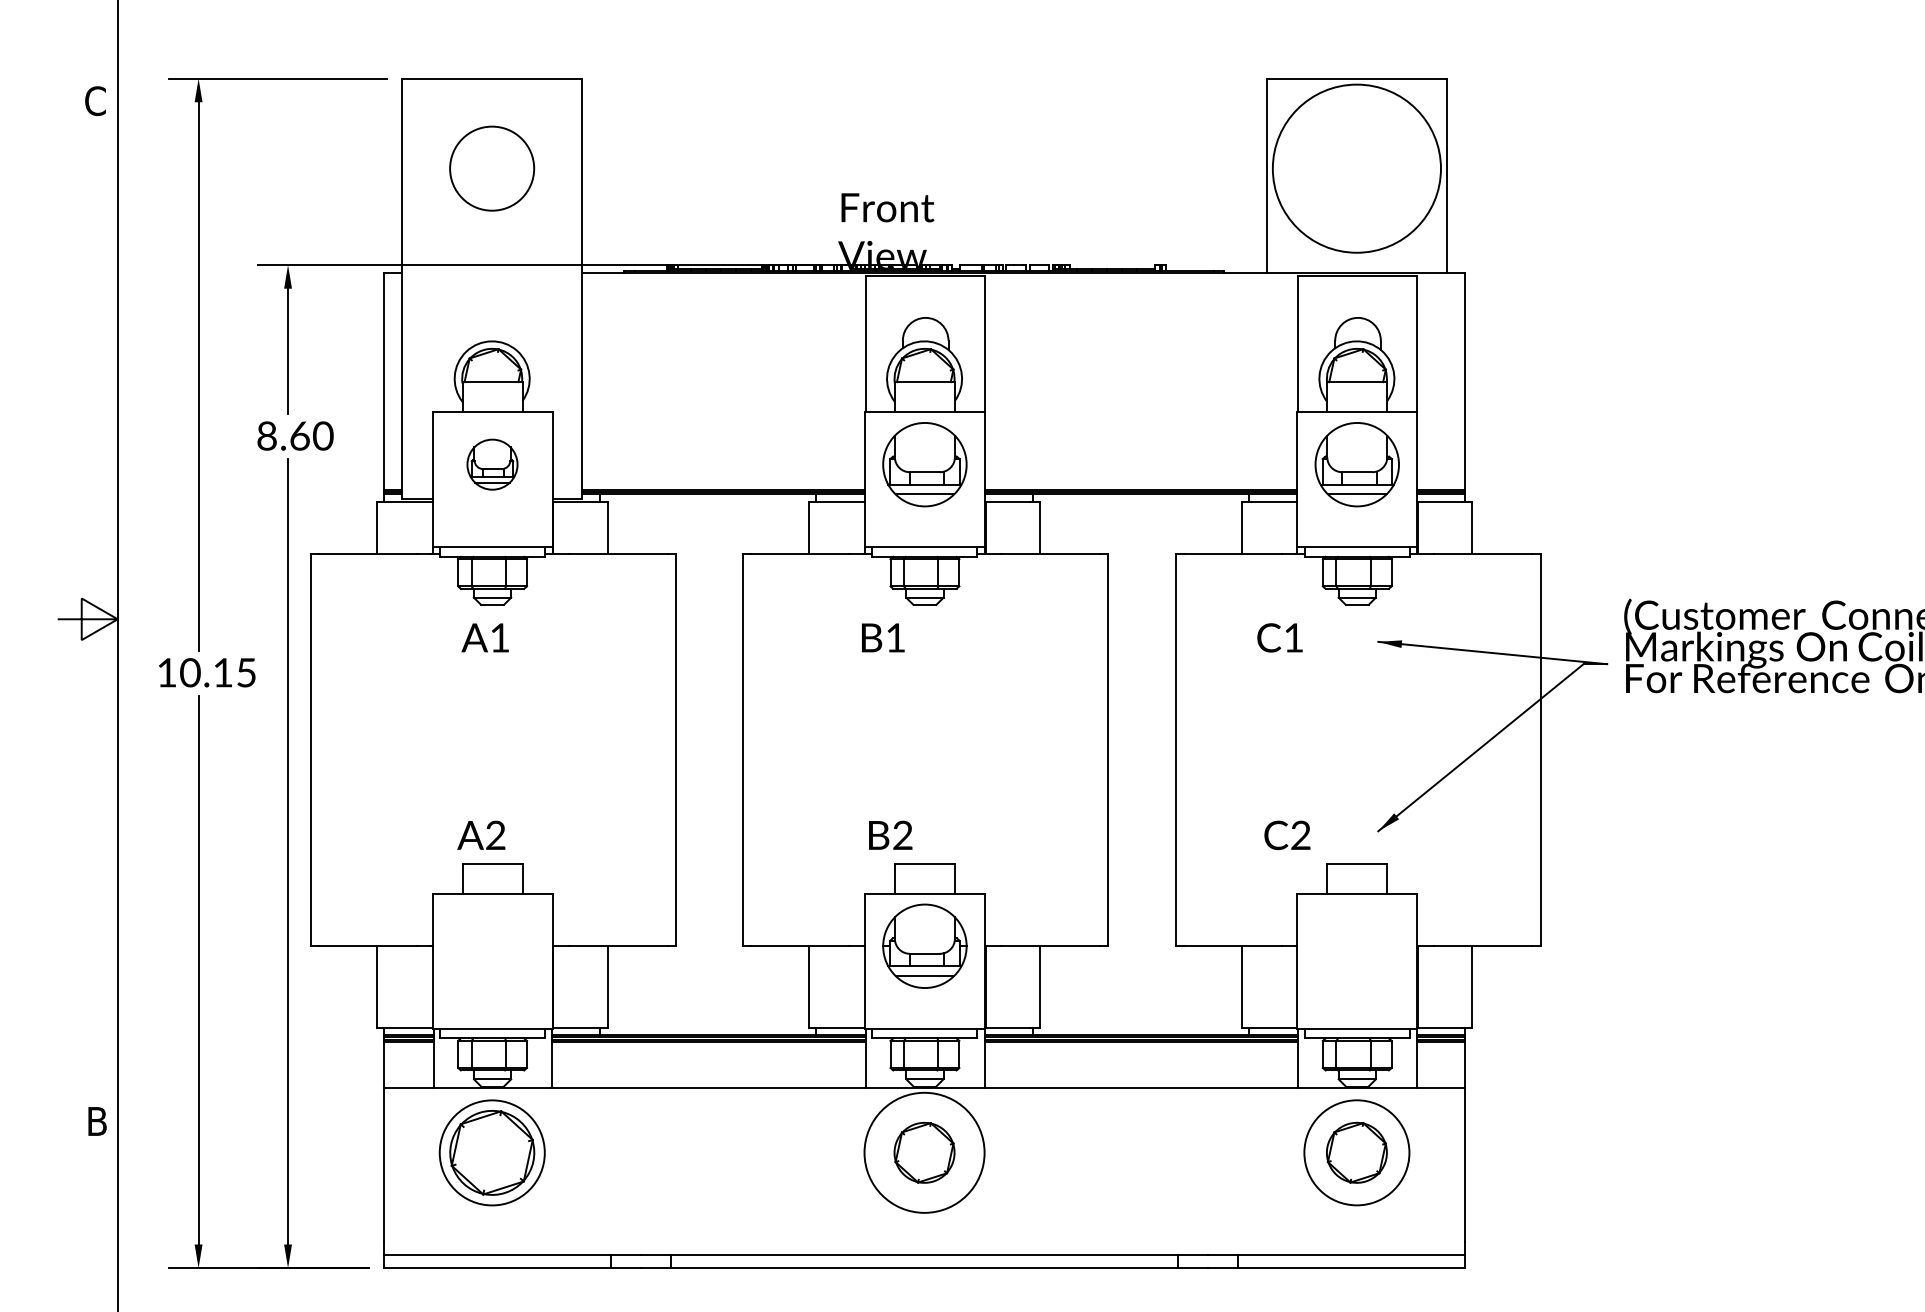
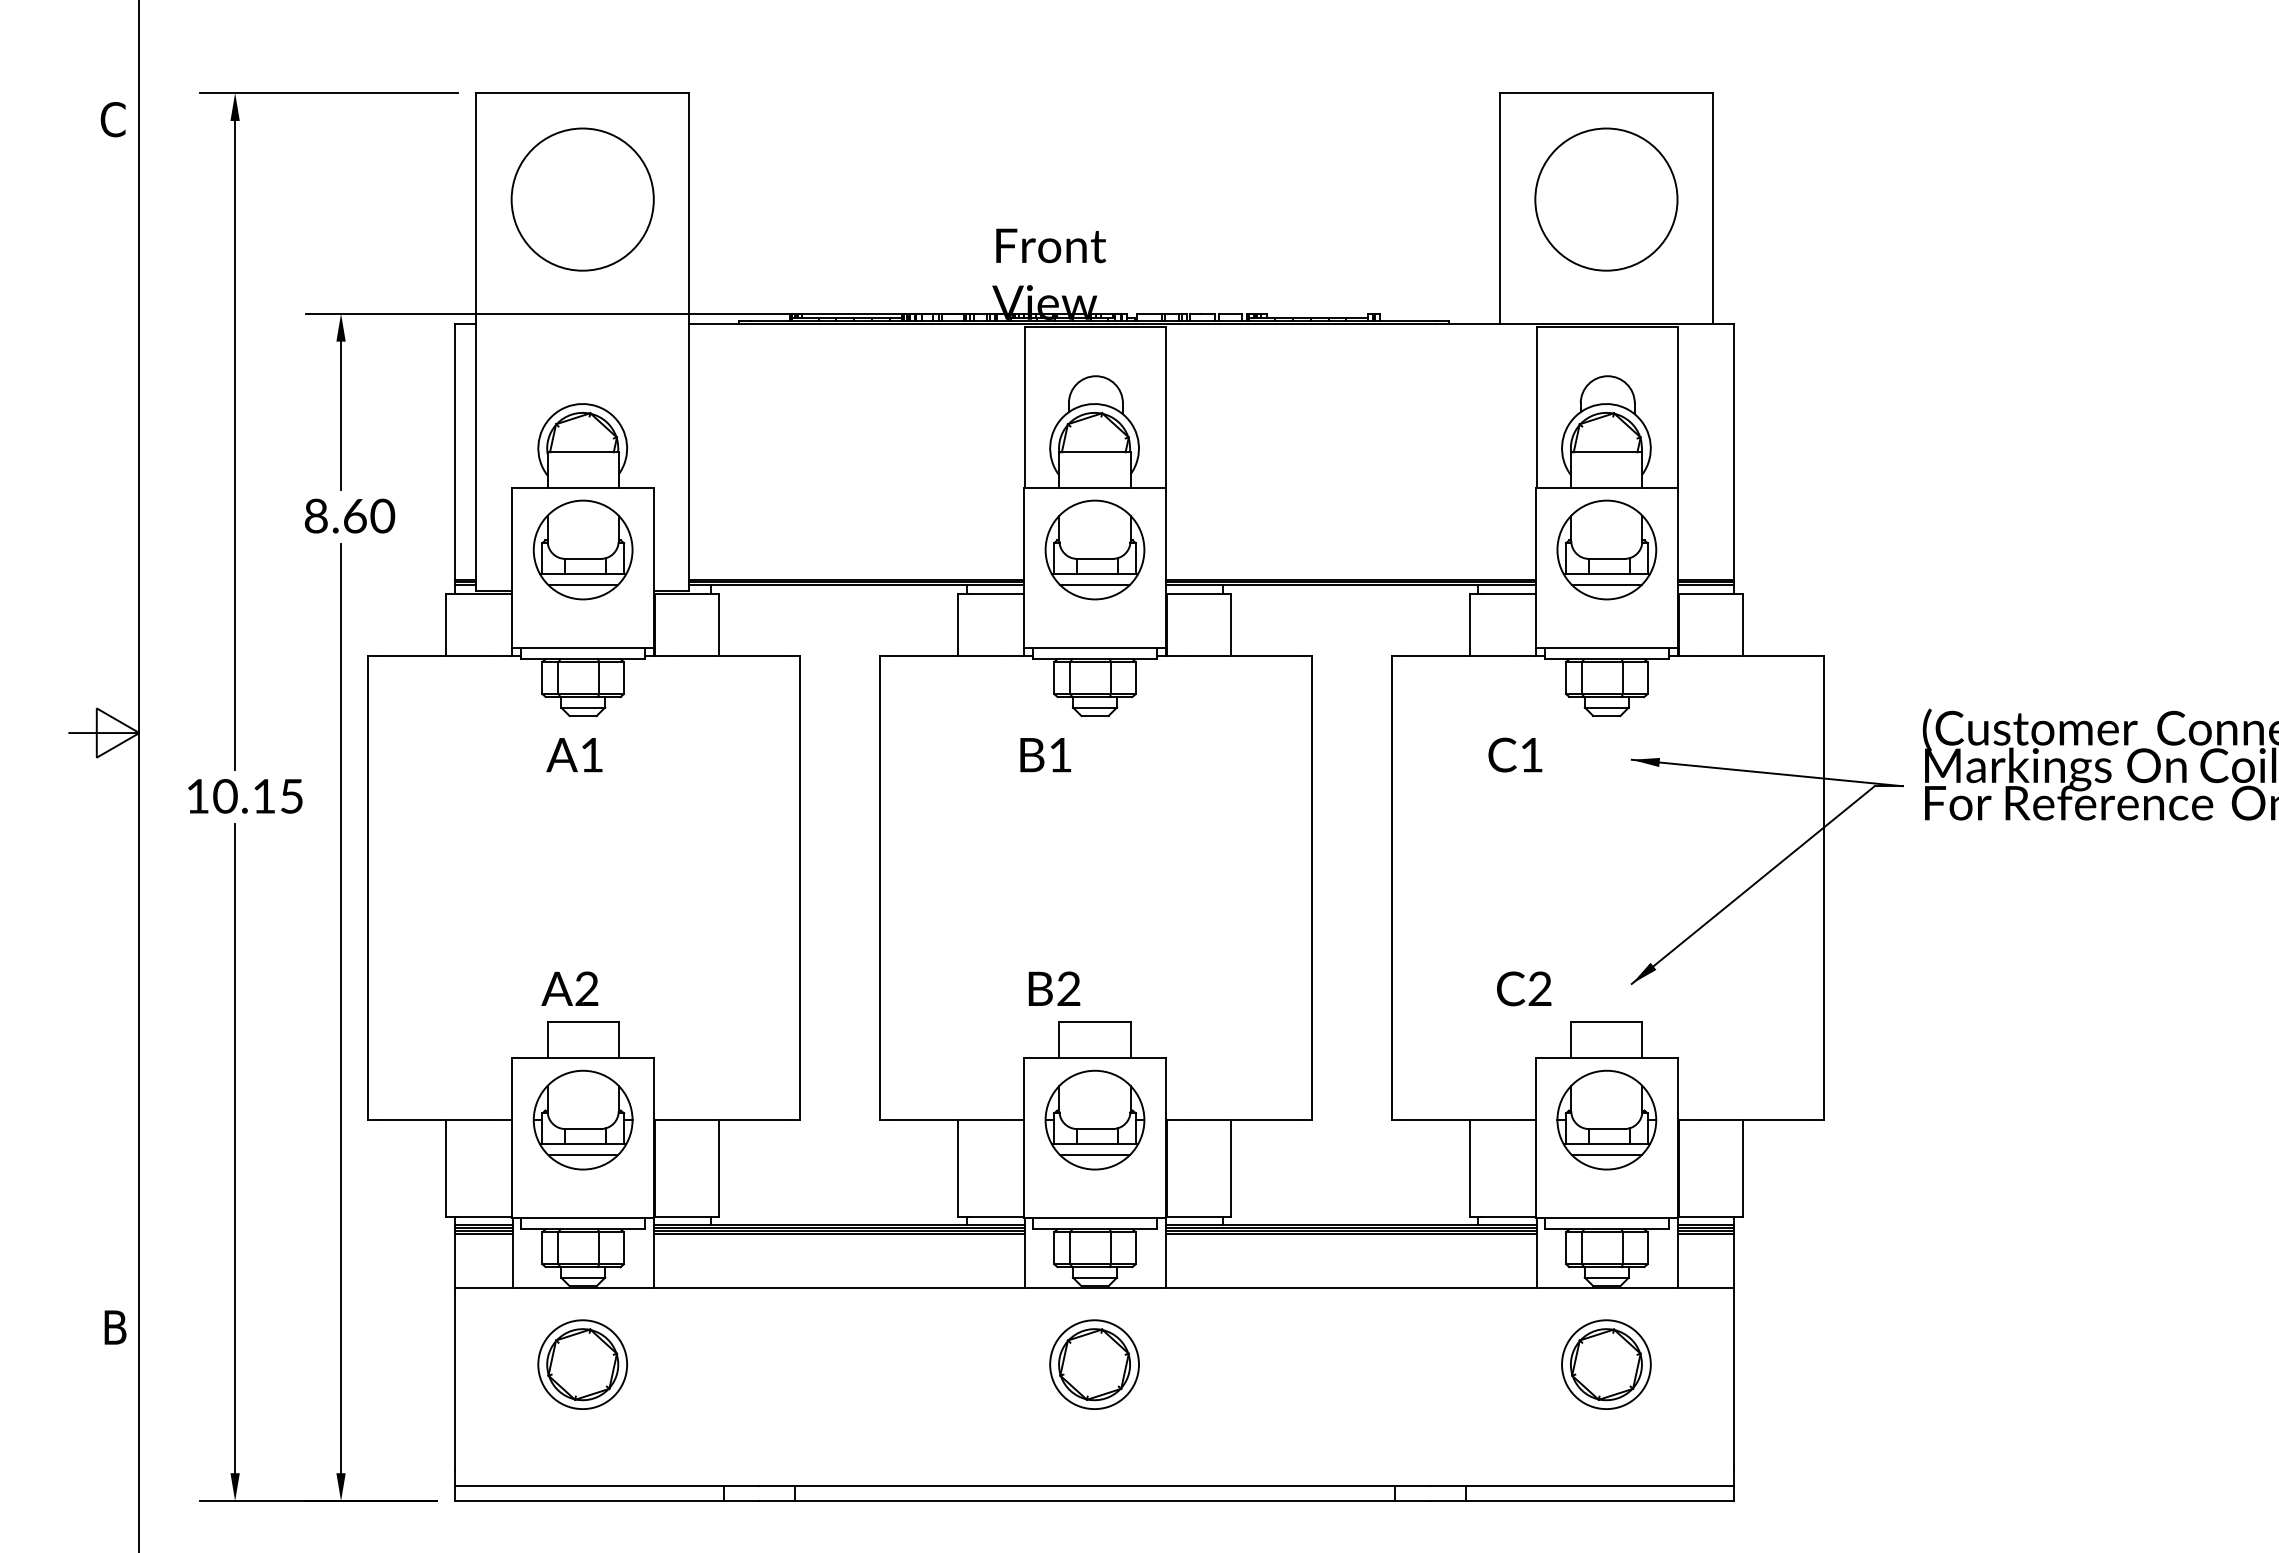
circle: (492, 168) -> (582, 199), size x1.43
circle: (1356, 168) -> (1606, 199), size x0.71
part: (492, 464) -> (582, 549), size x1.67
part: (492, 945) -> (582, 1119), added
part: (1356, 945) -> (1606, 1119), added
part: (492, 1152) -> (582, 1364), size x0.71
circle: (924, 1152) -> (1094, 1364), size x0.62
circle: (1356, 1152) -> (1606, 1364), size x0.71

